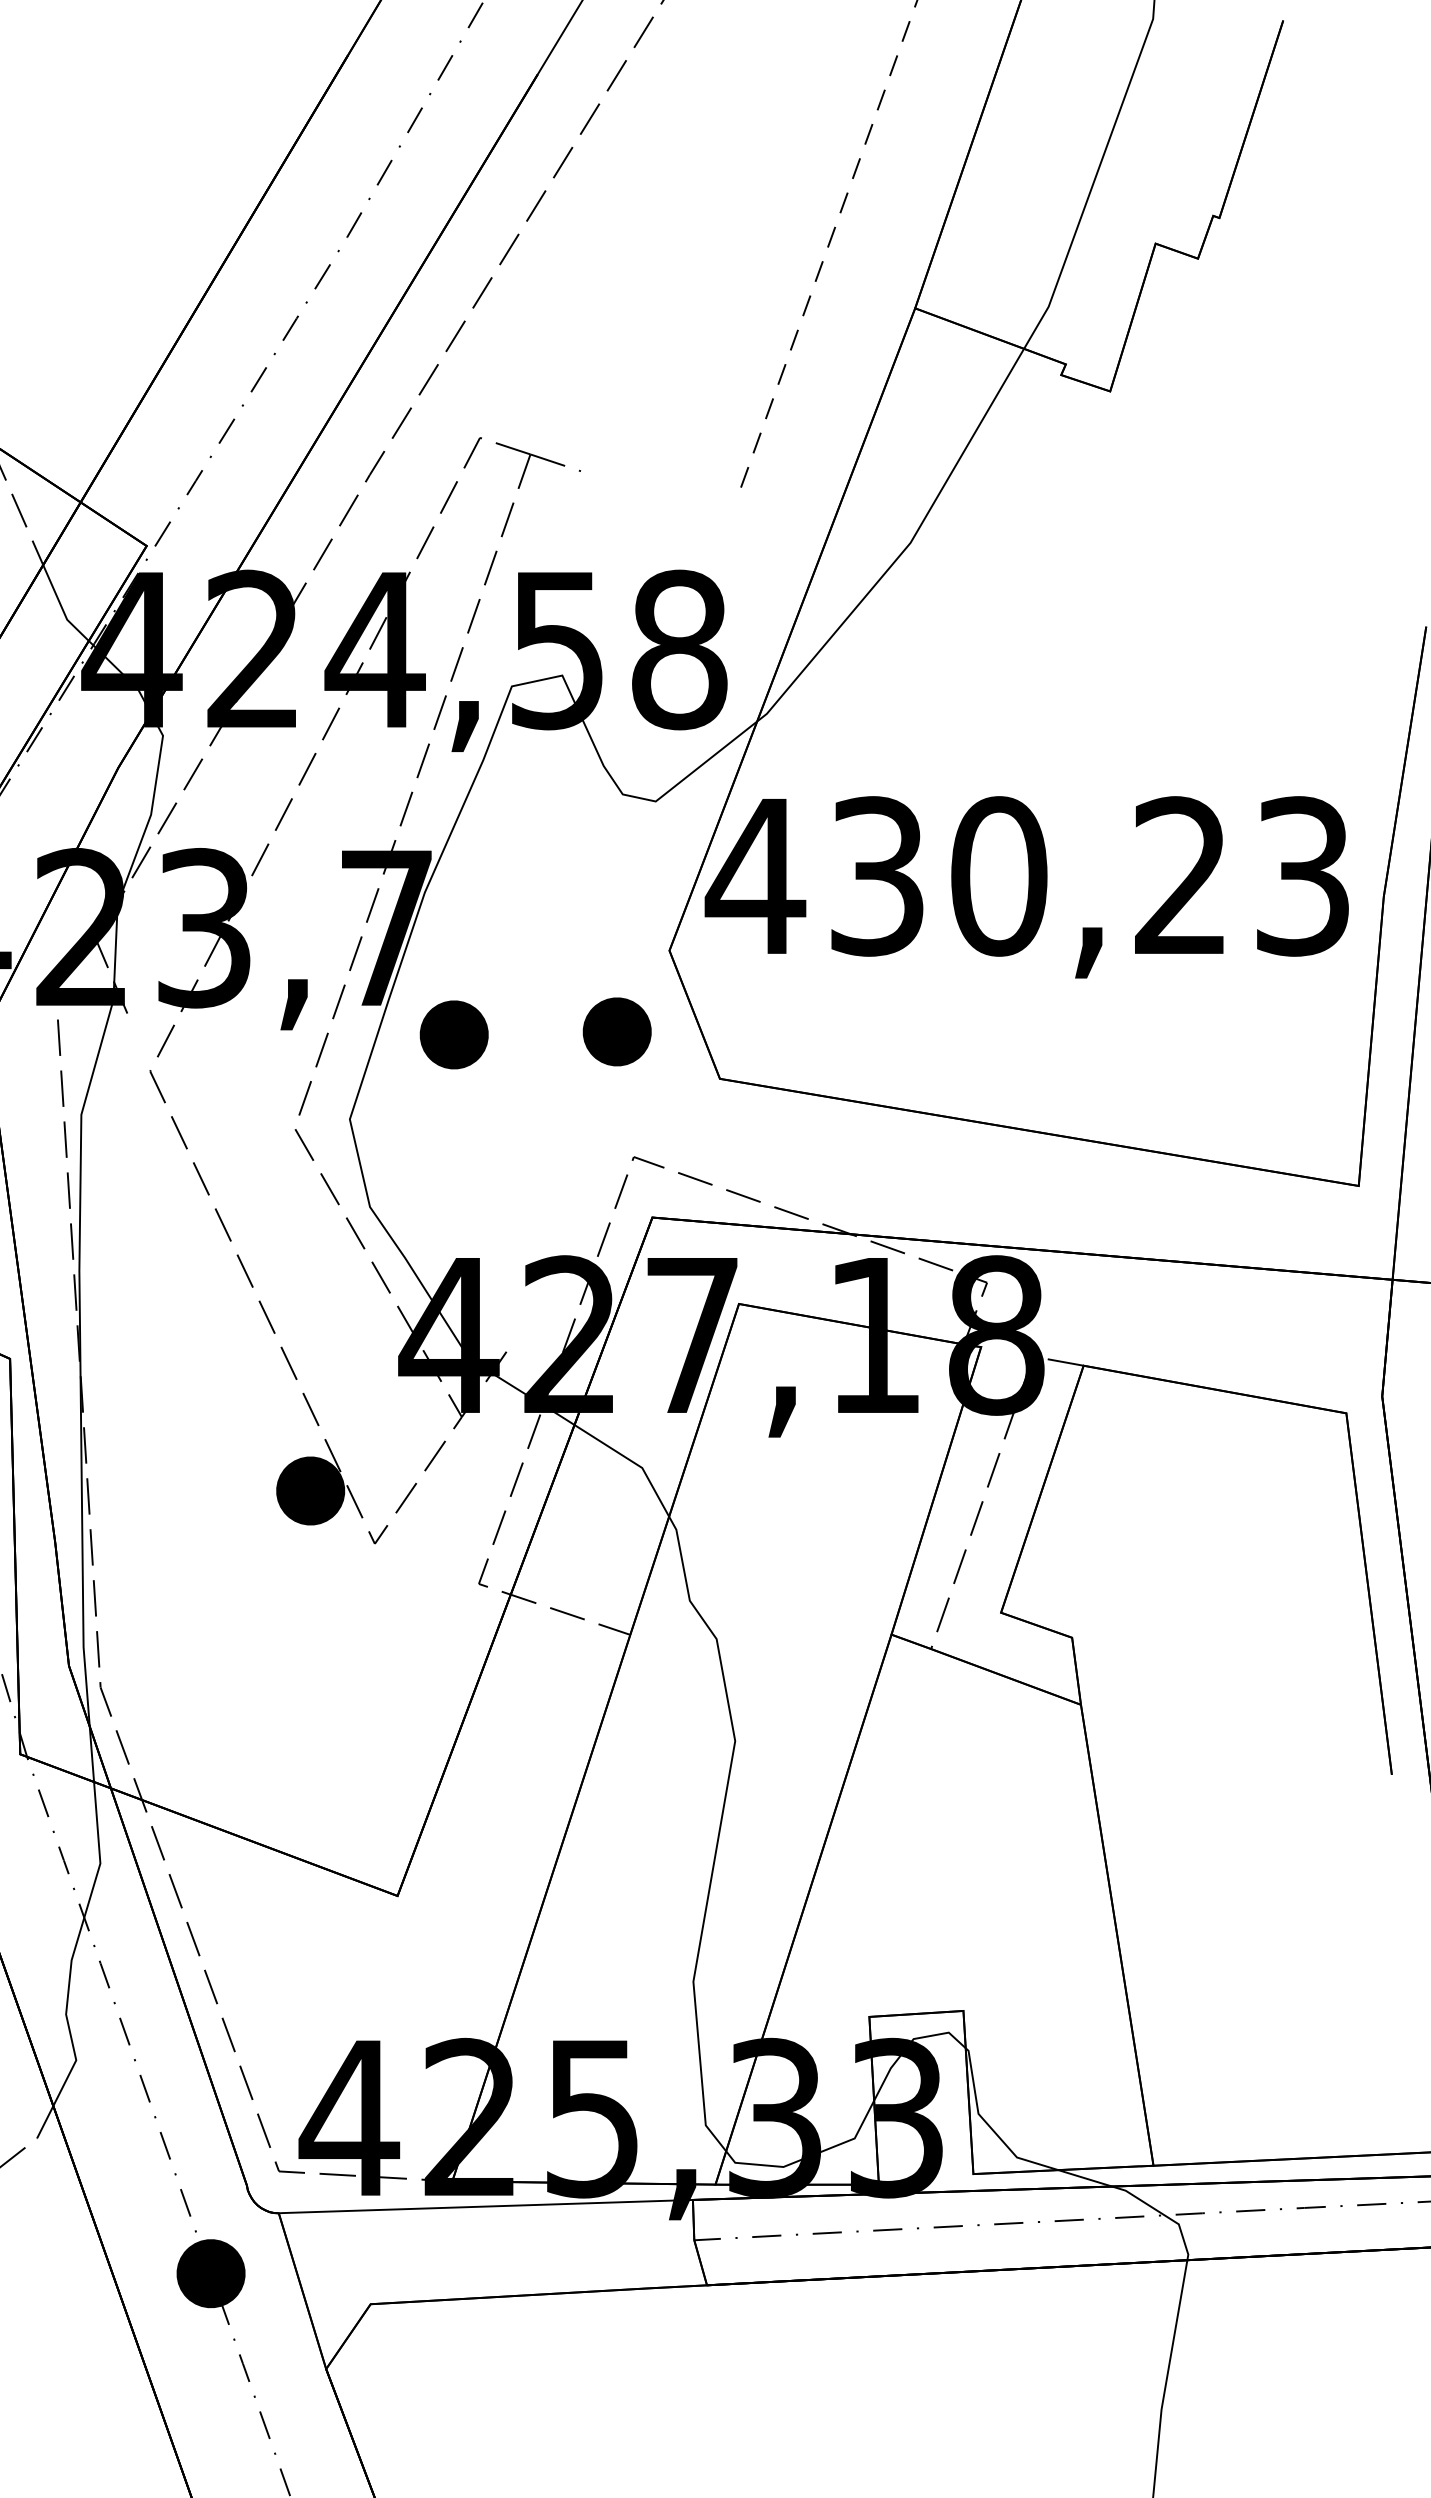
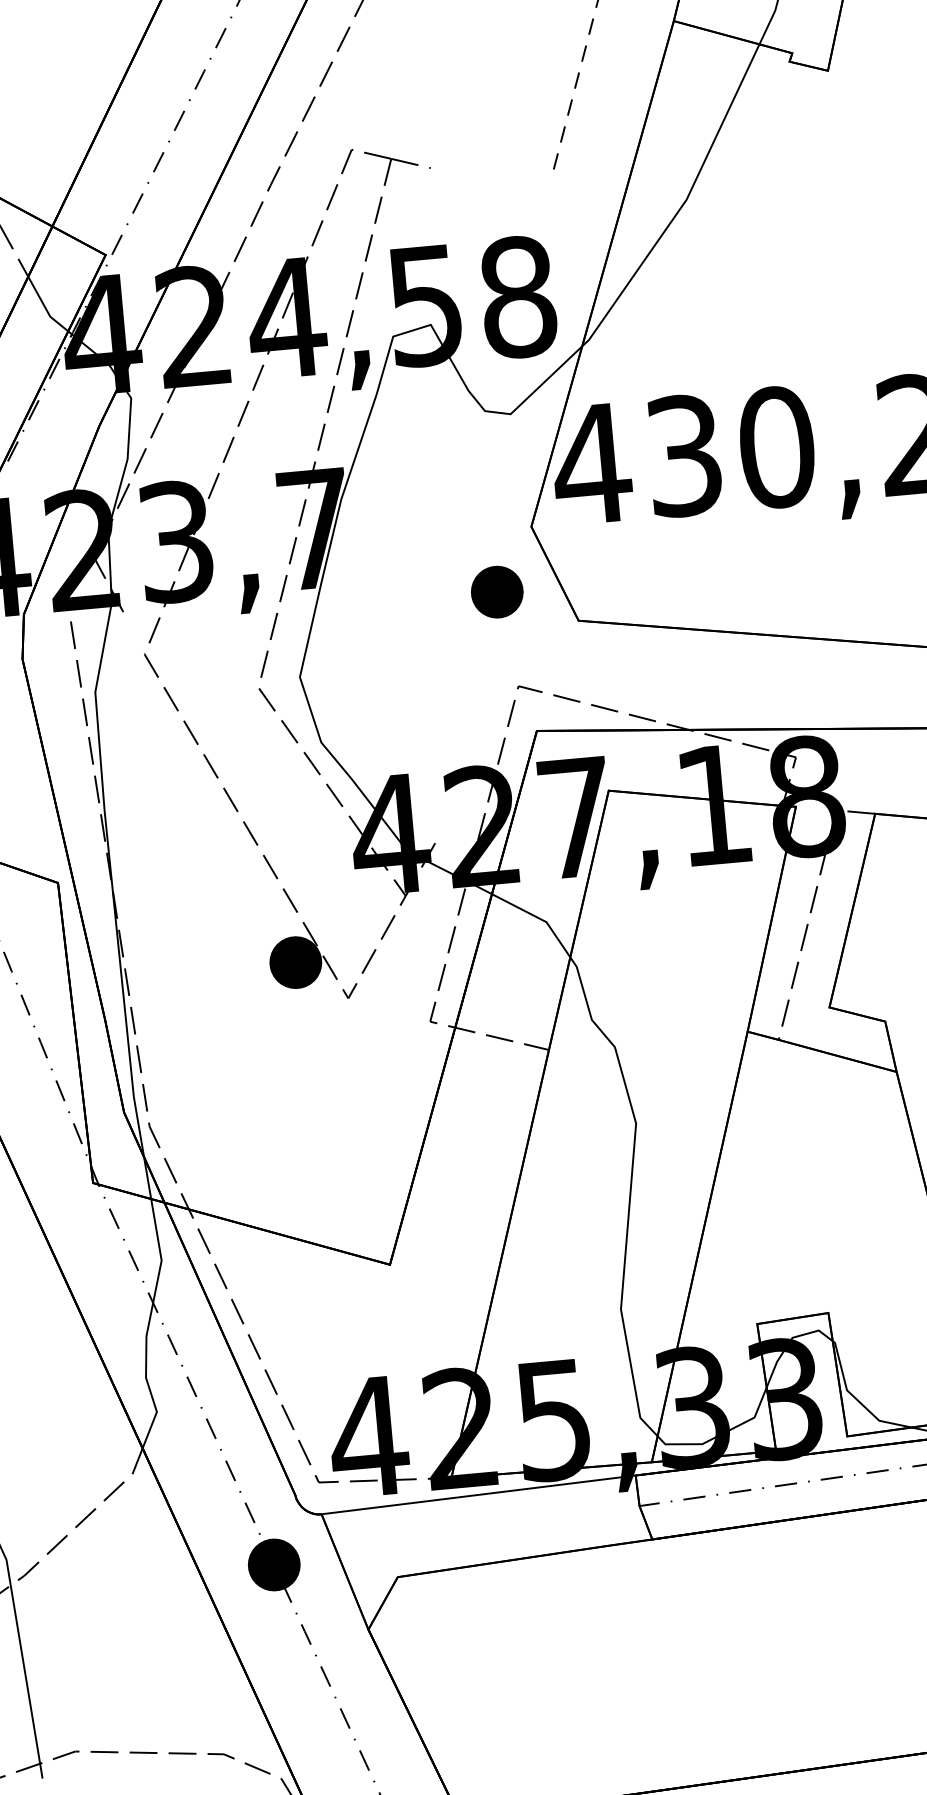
part: (453, 1034) -> (372, 605), removed

